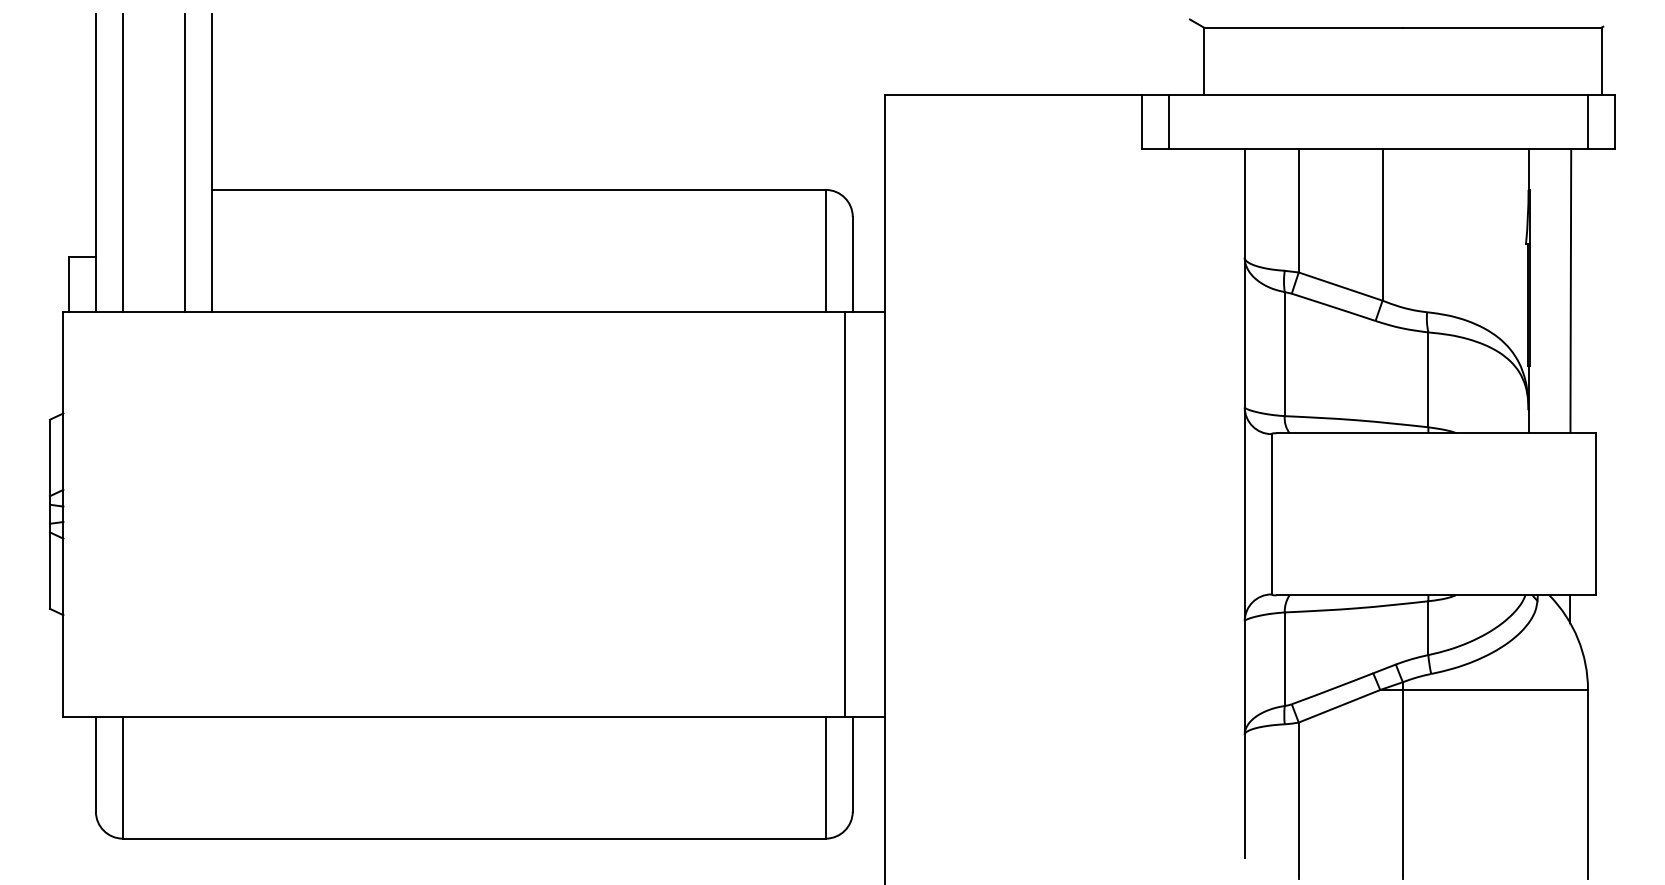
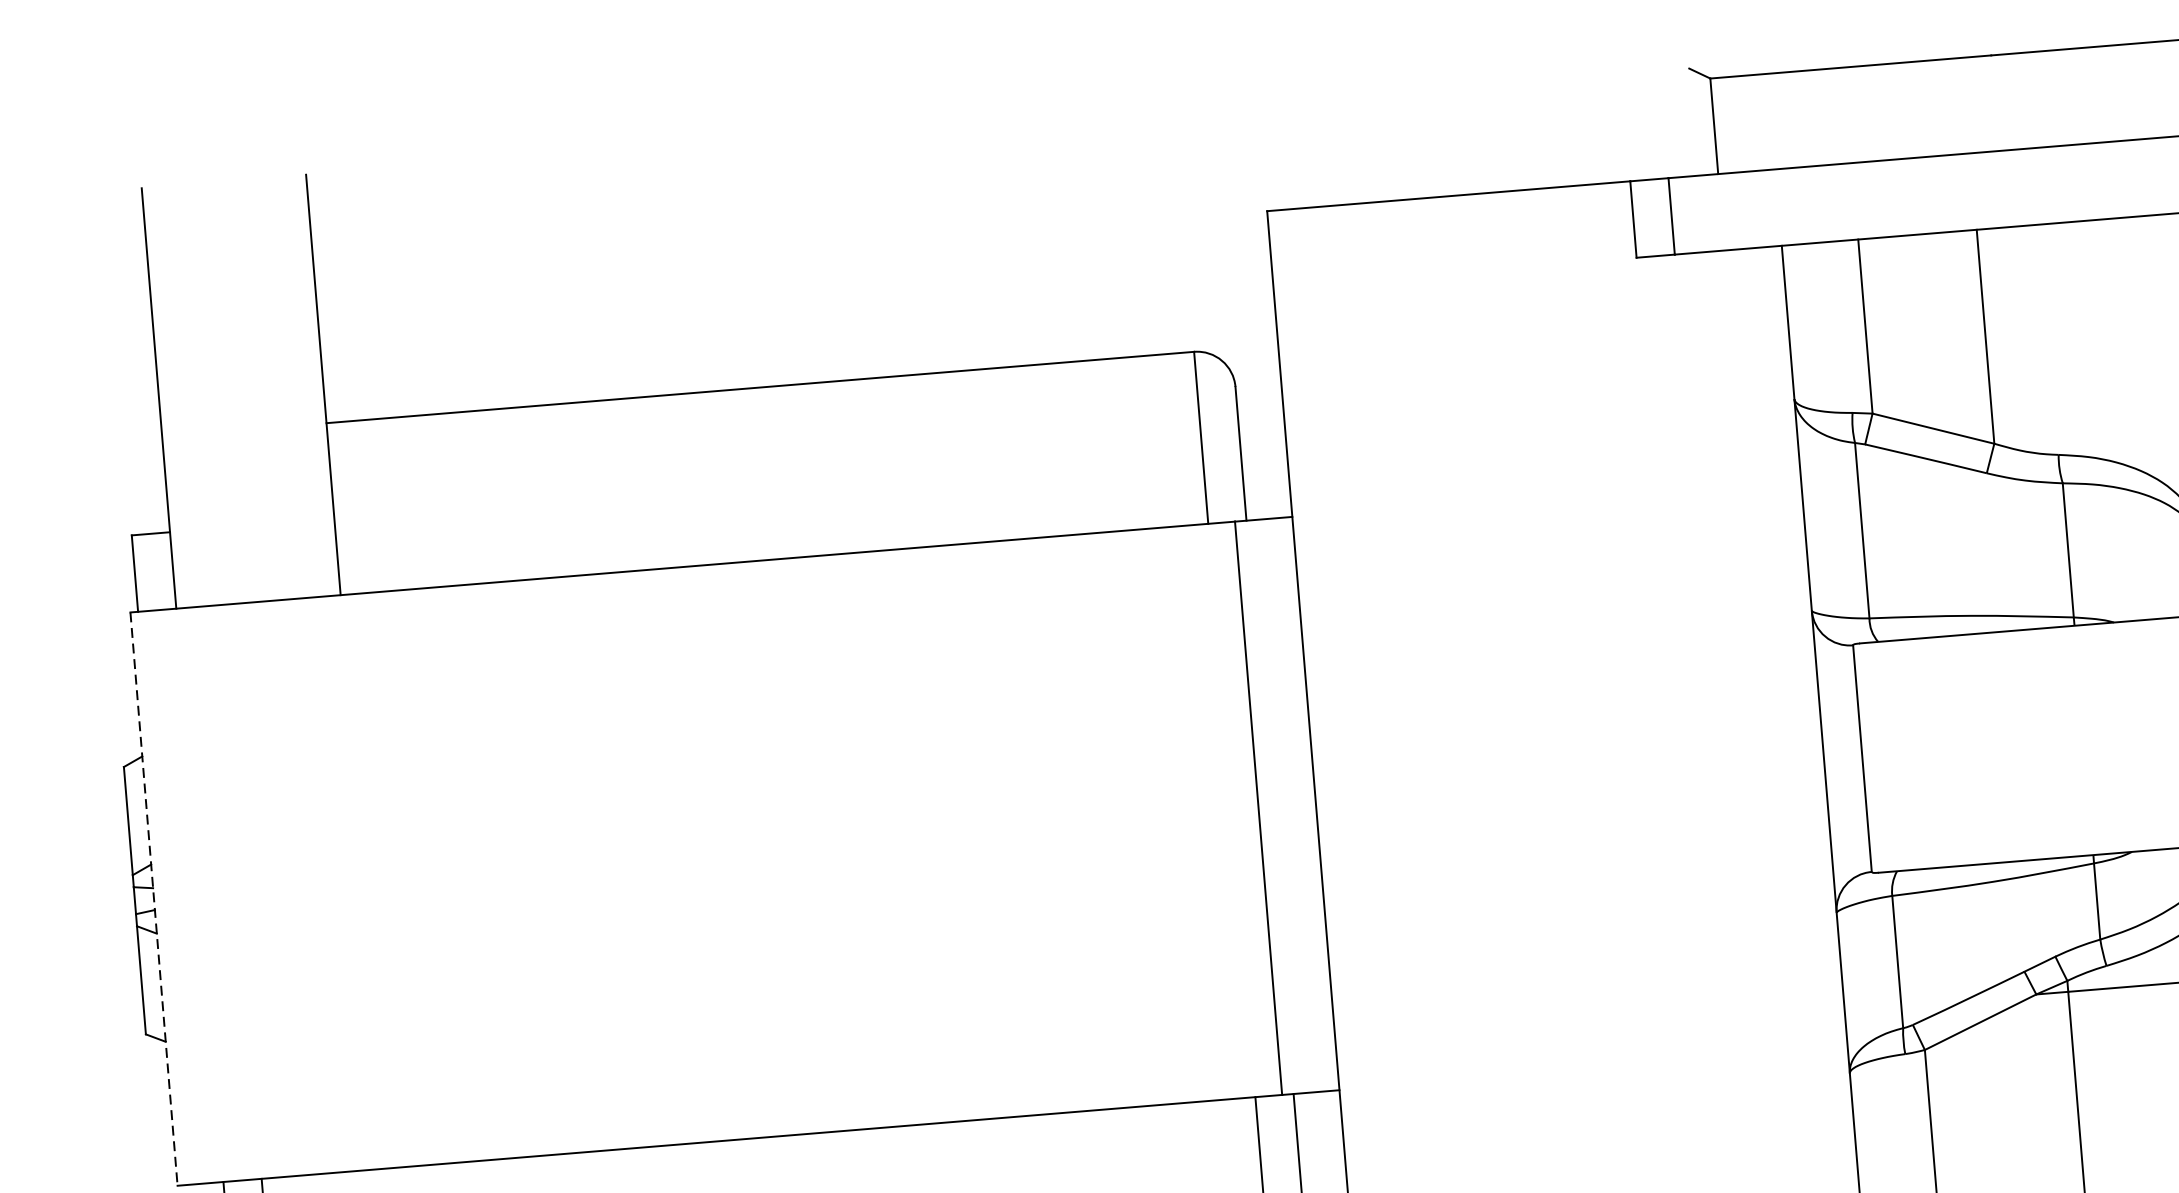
line: (122, 162) -> (196, 394), removed
line: (185, 162) -> (285, 387), removed
line: (63, 514) -> (154, 899), solid -> dashed

